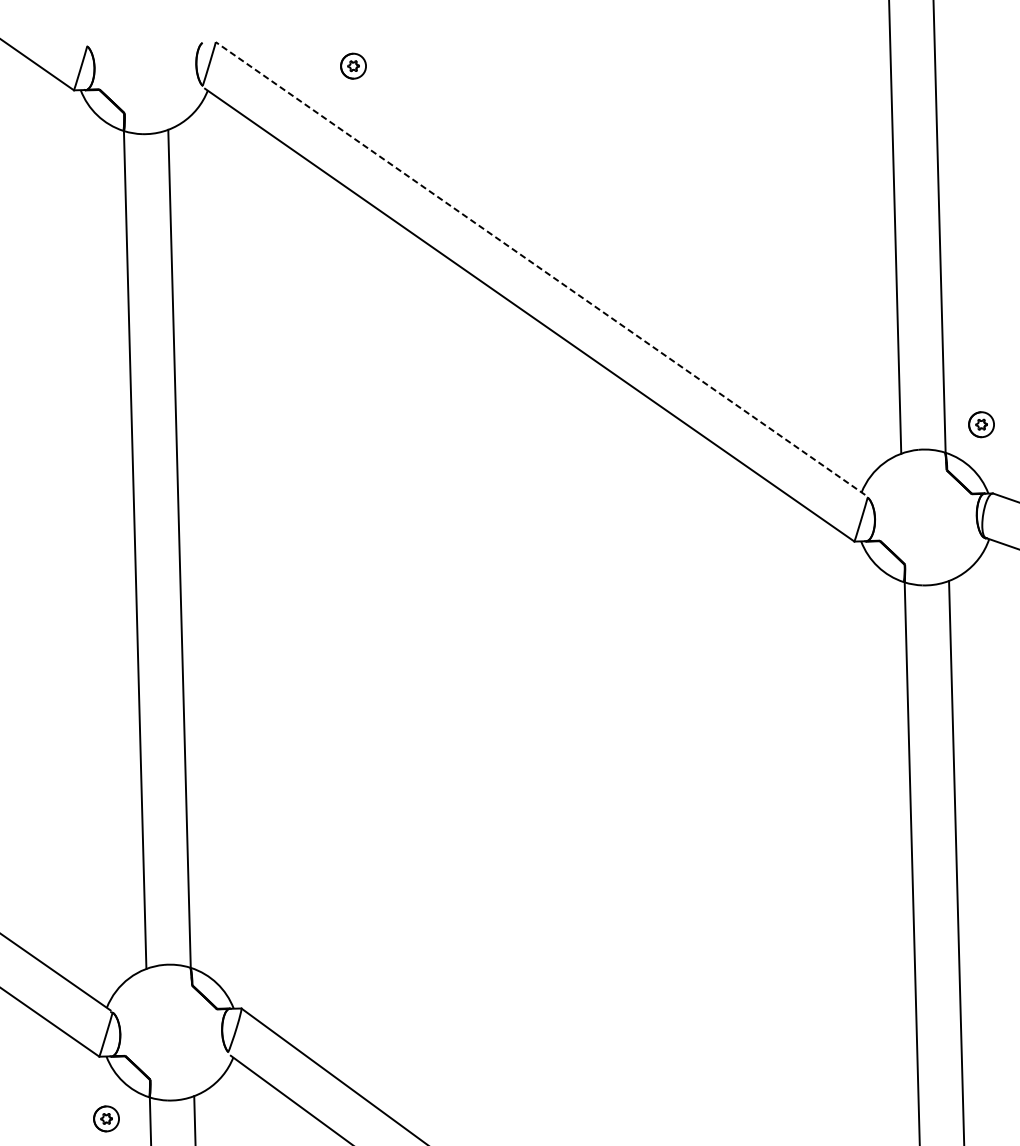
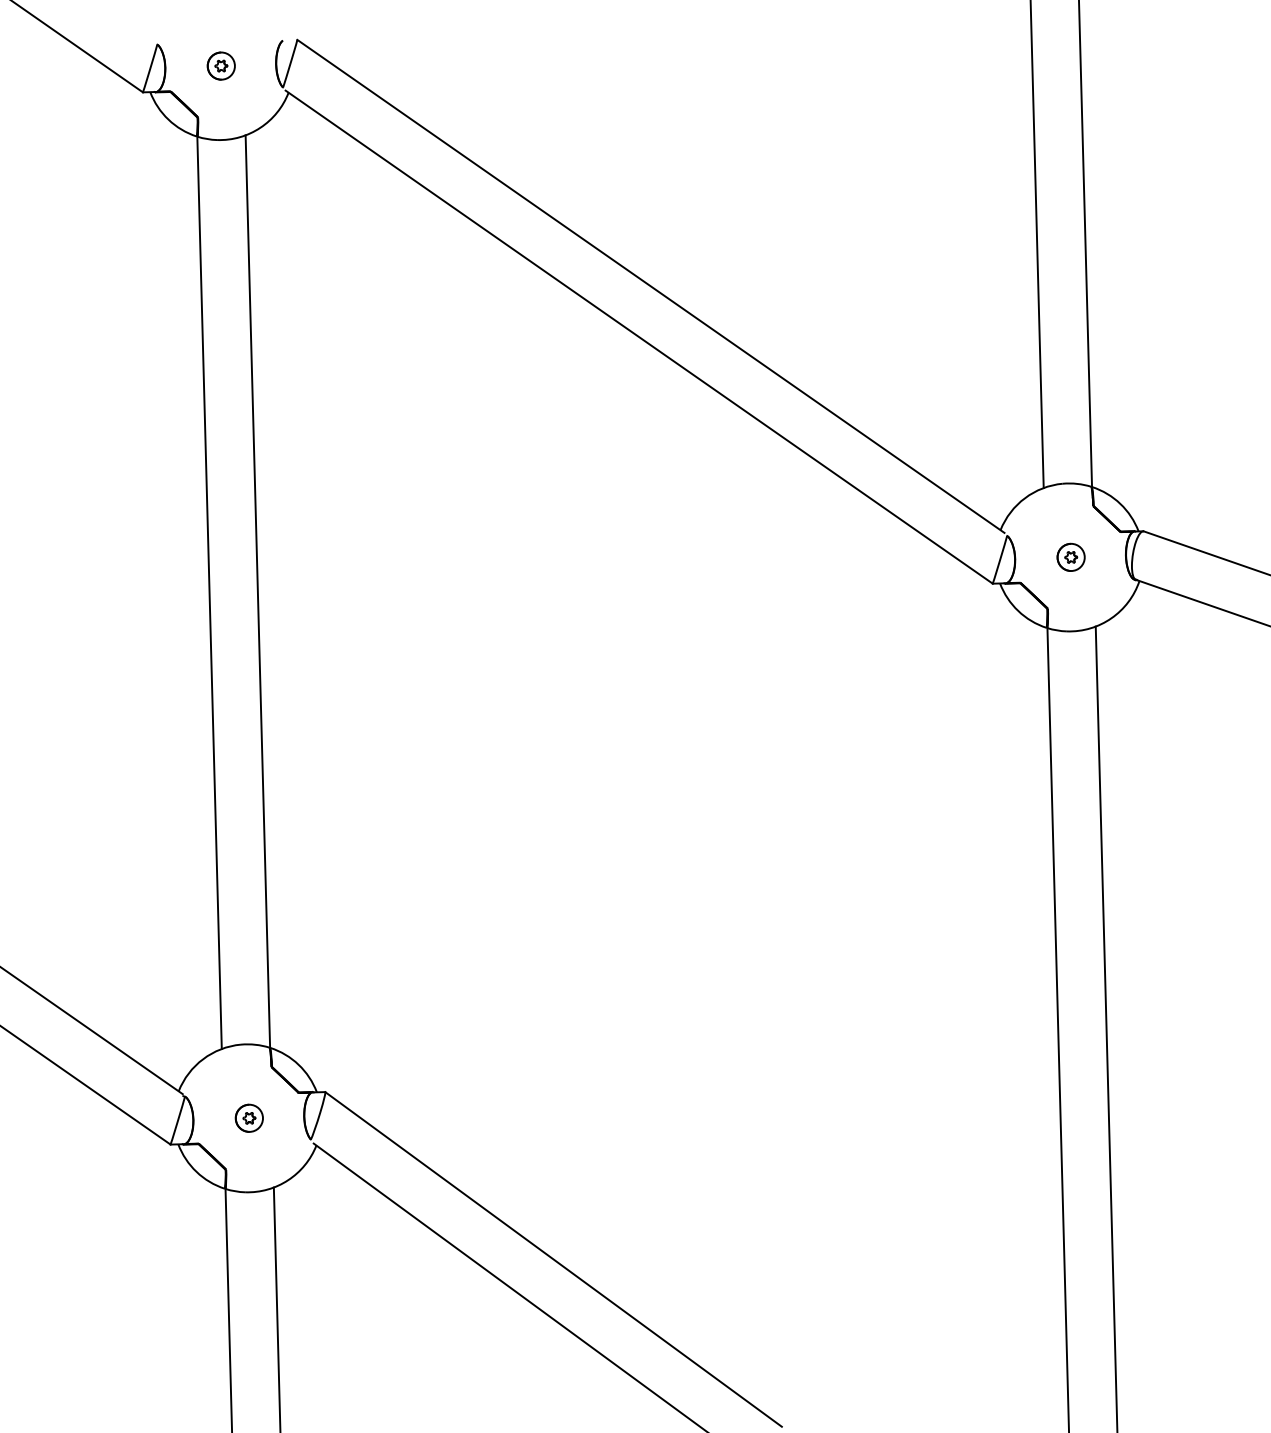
part: (352, 65) -> (220, 65), moved
line: (540, 268) -> (650, 286), dashed -> solid
part: (980, 423) -> (1070, 556), moved
part: (105, 1118) -> (248, 1117), moved

